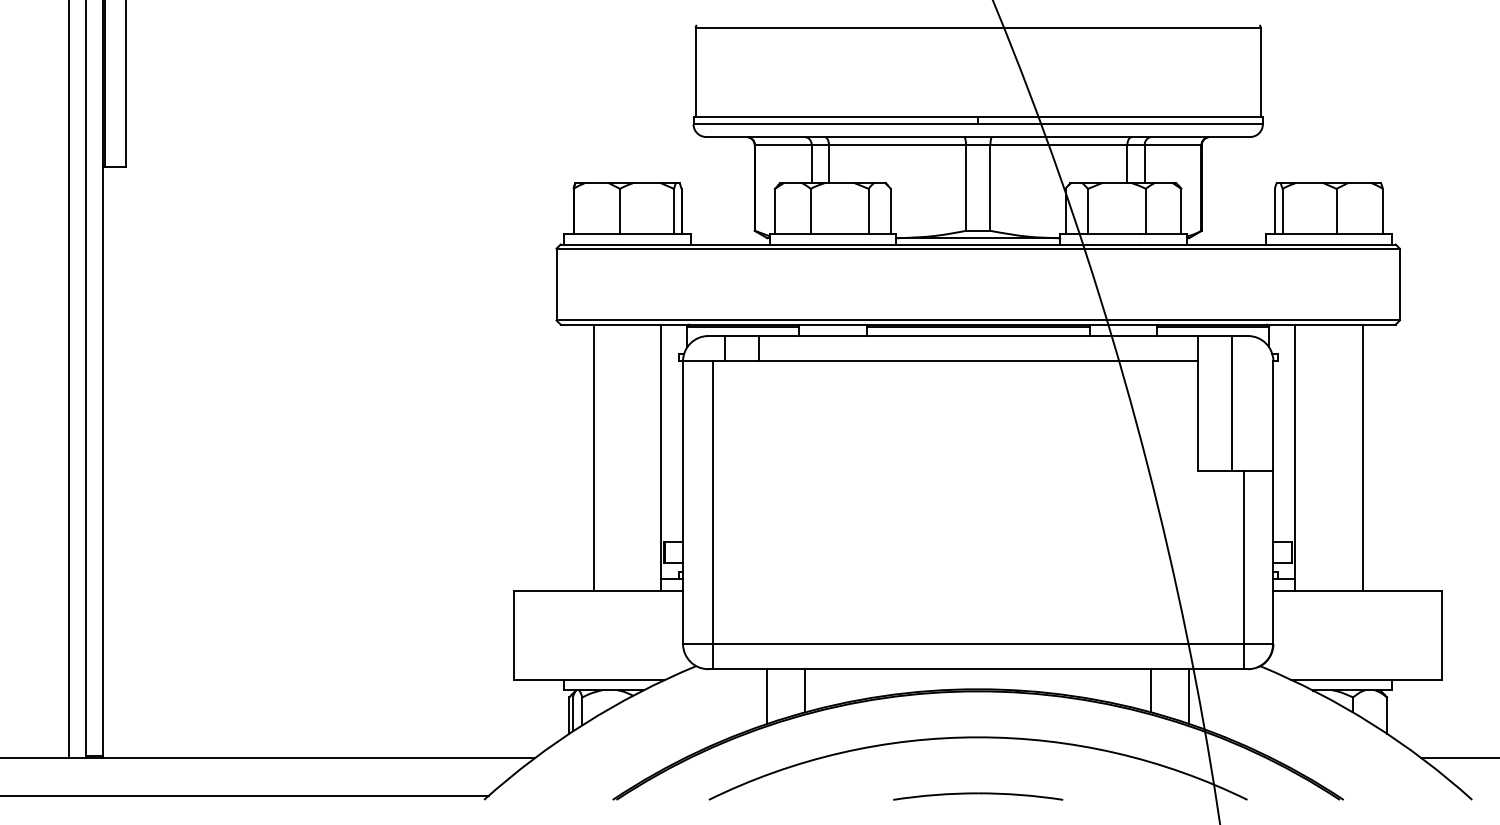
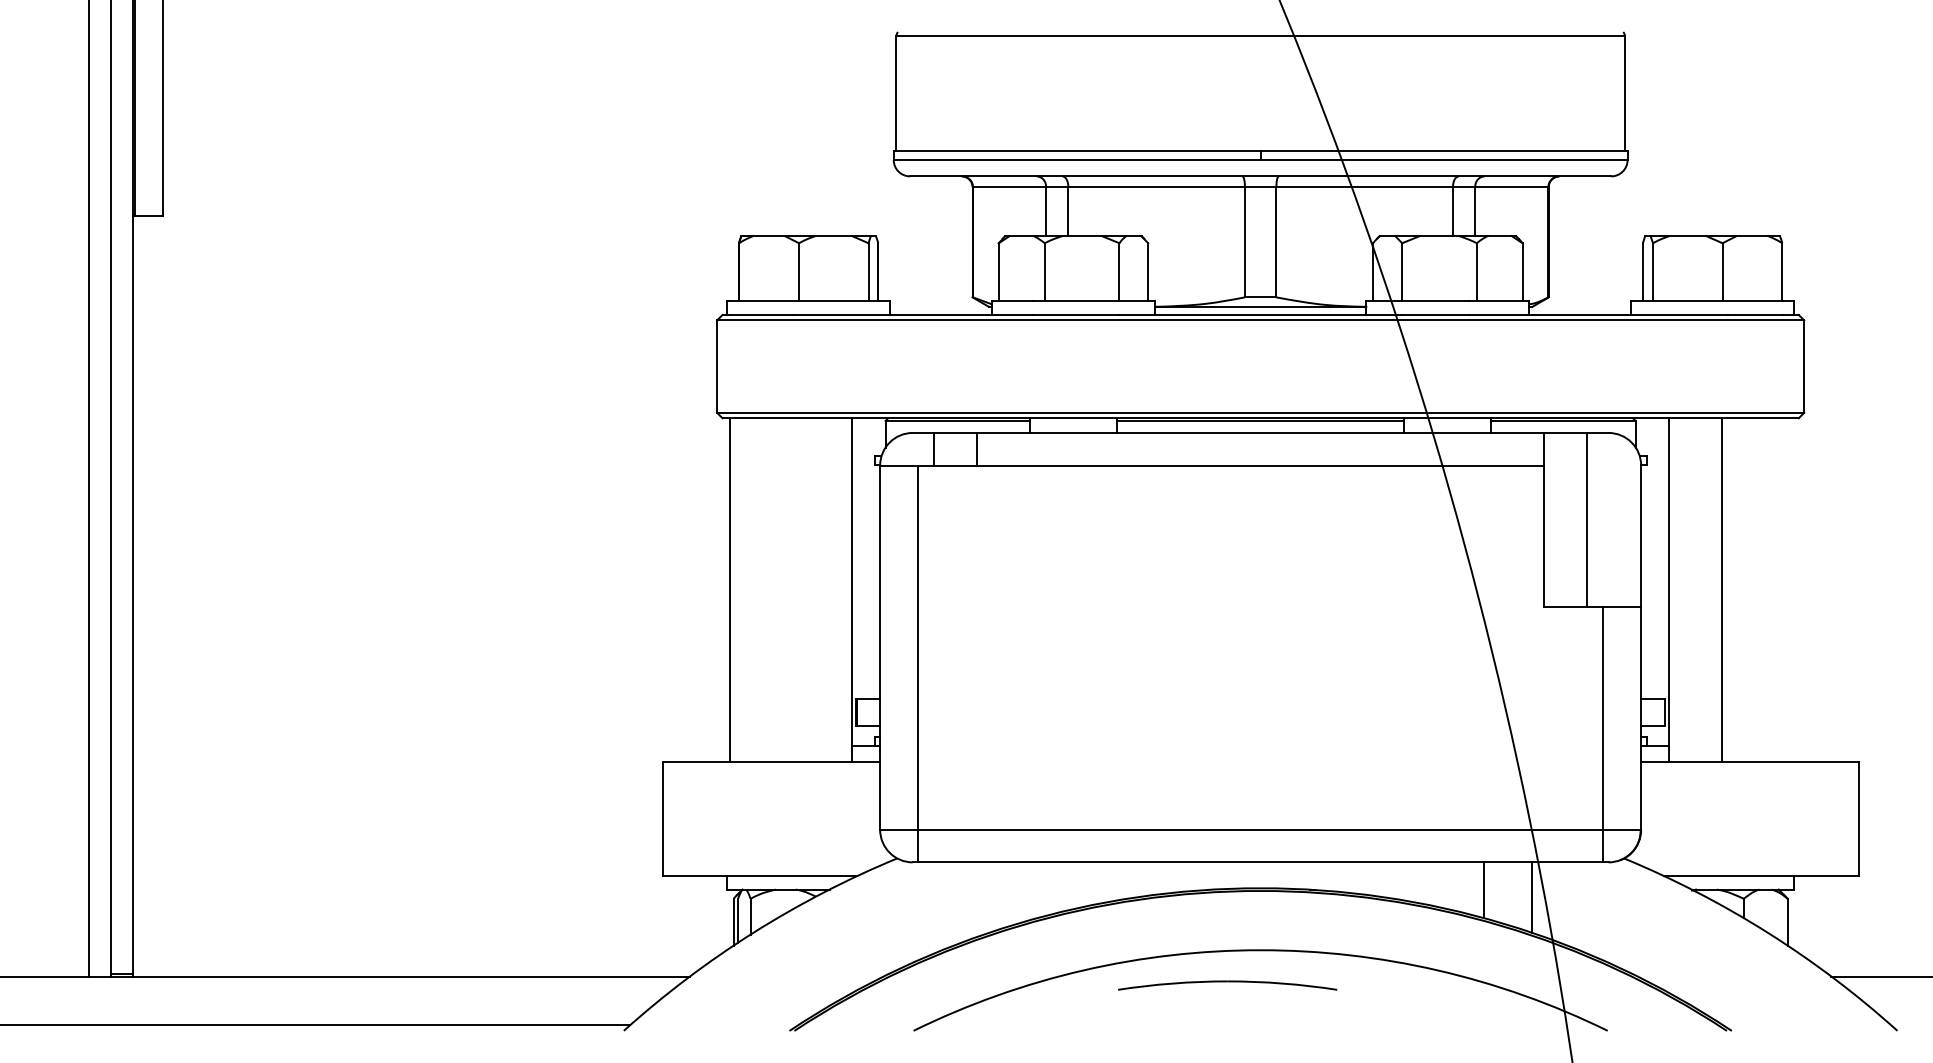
line: (594, 457) -> (730, 589), moved
line: (1362, 457) -> (1722, 589), moved
line: (805, 690) -> (1037, 889), removed
line: (767, 696) -> (988, 897), removed
part: (978, 796) -> (1227, 985), moved

